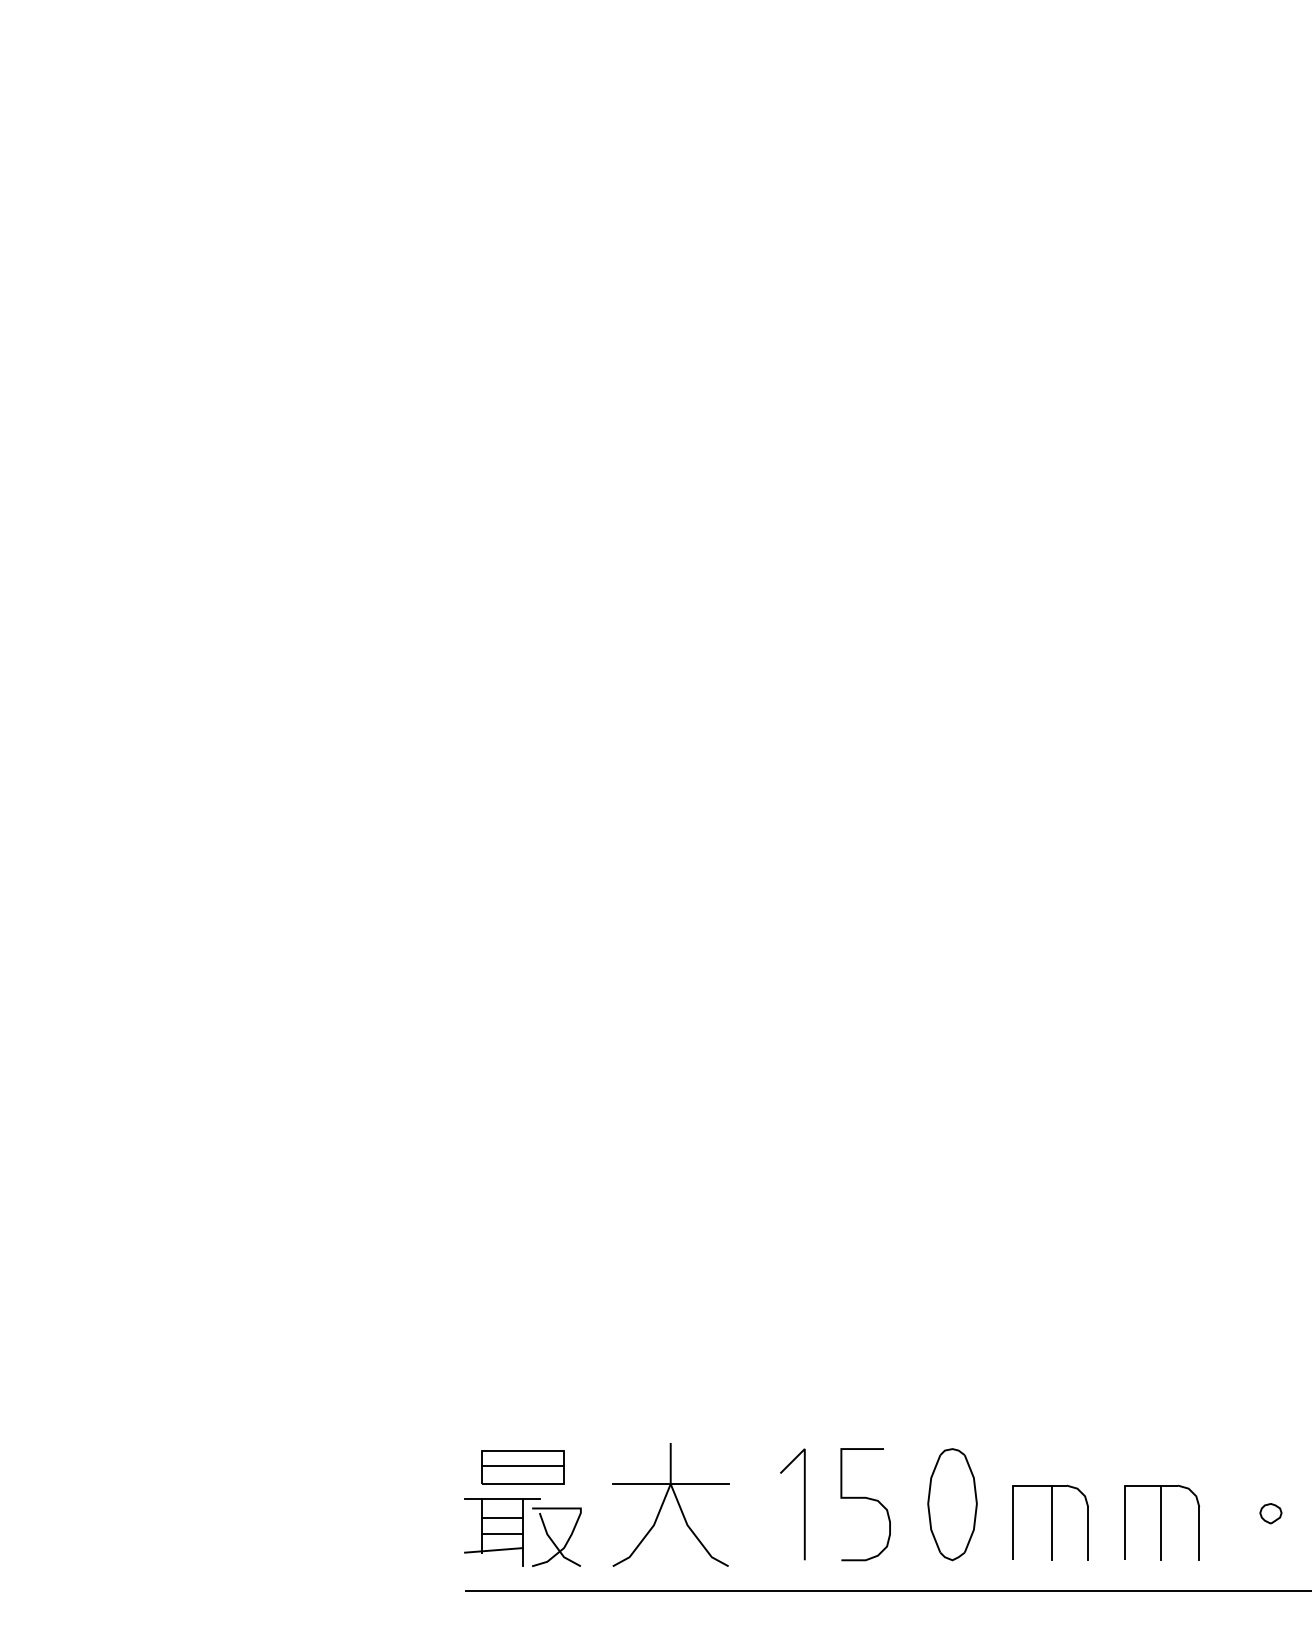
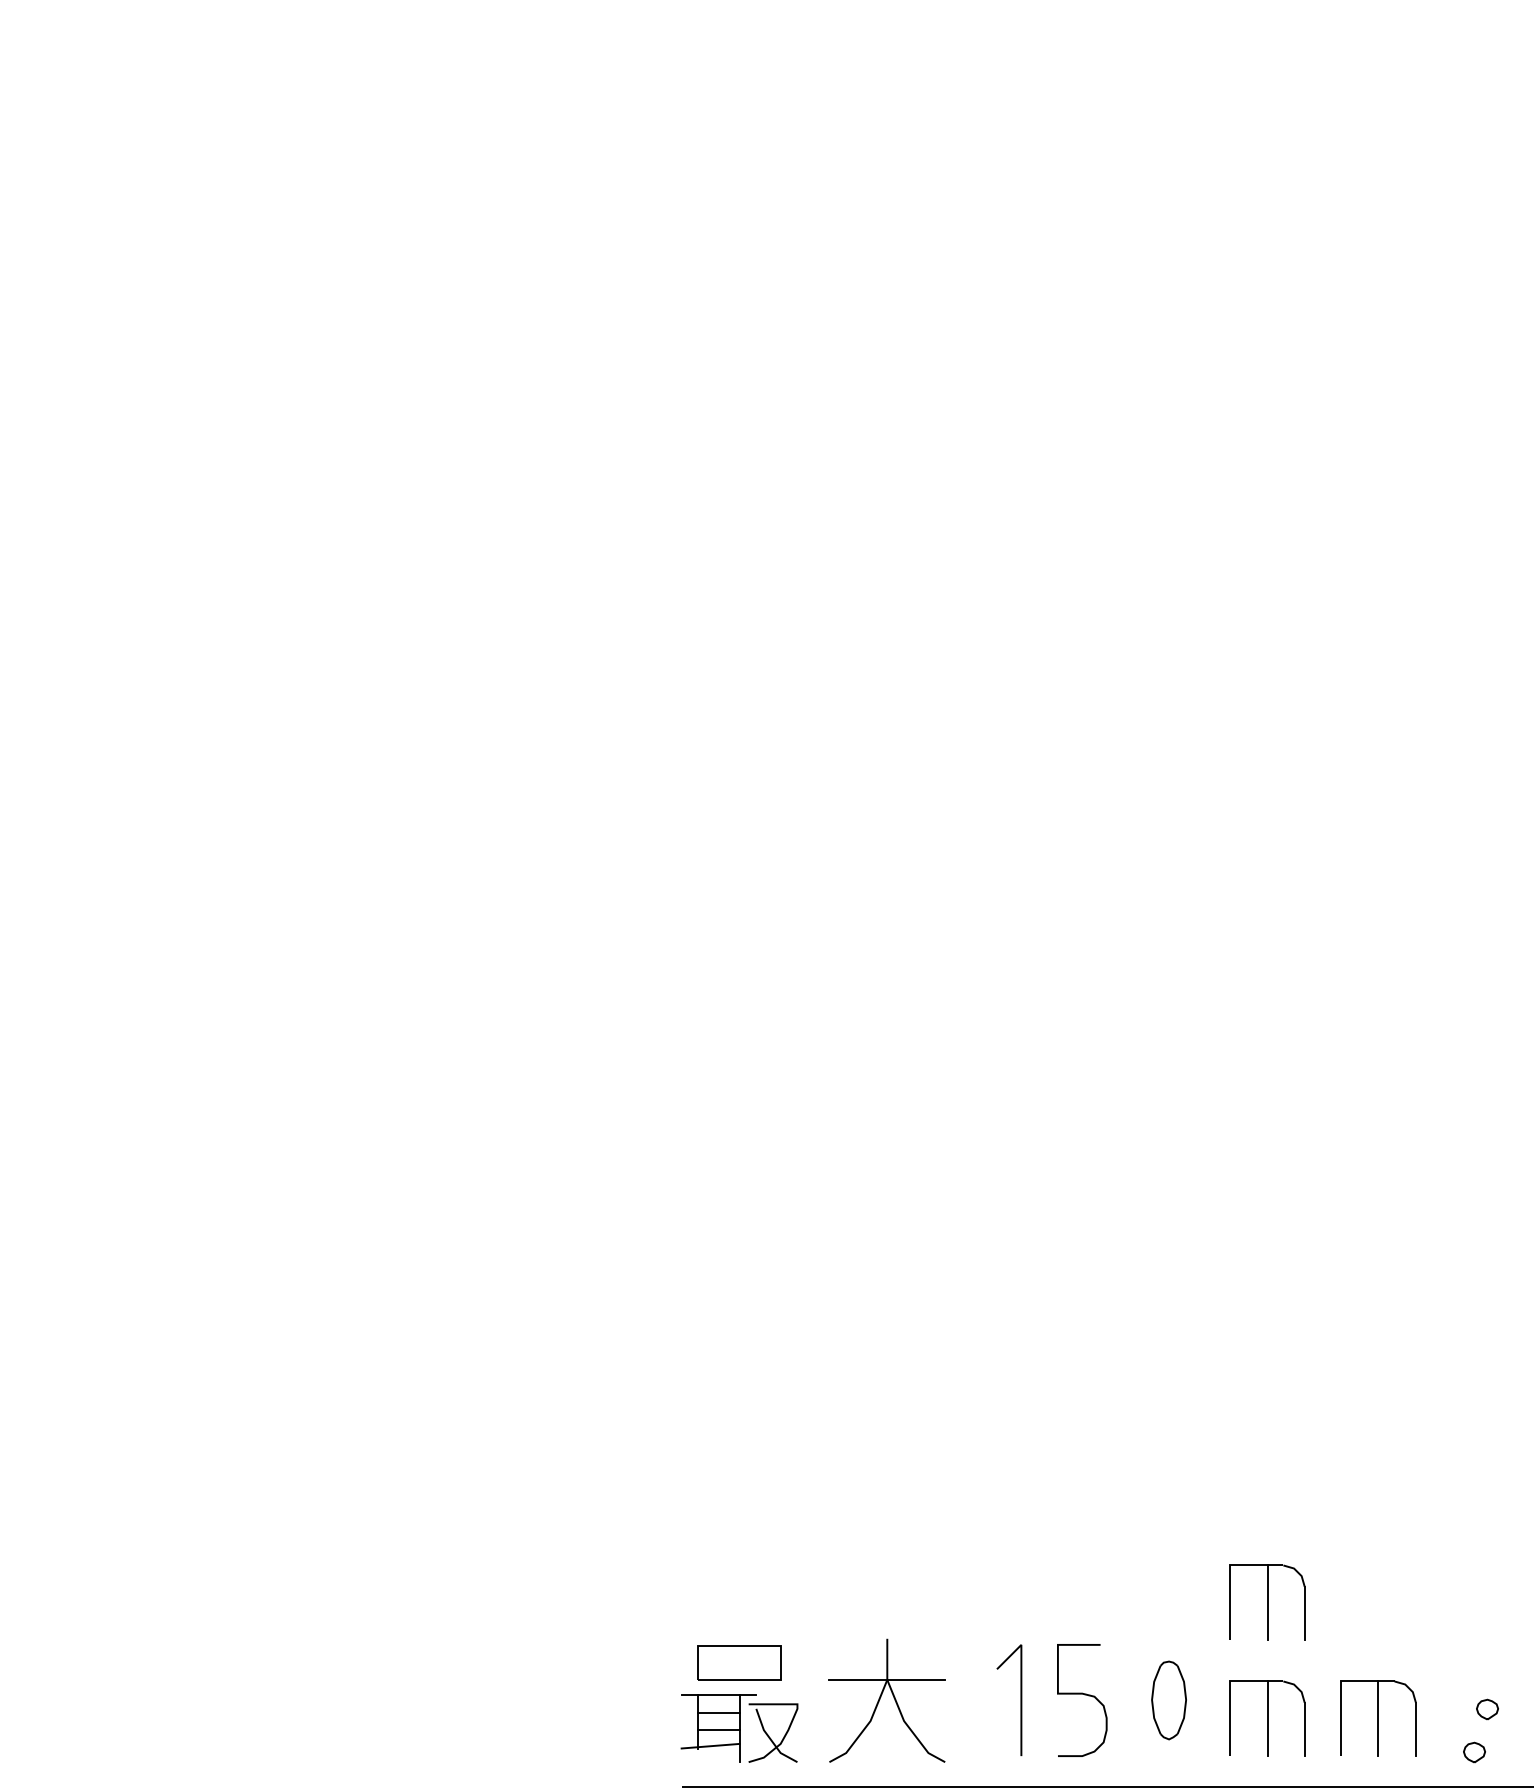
part: (1050, 1406) -> (1267, 1602), added
line: (522, 1465) -> (739, 1661), removed
part: (951, 1504) -> (1168, 1700), size x0.7
part: (1257, 1556) -> (1474, 1752), added

